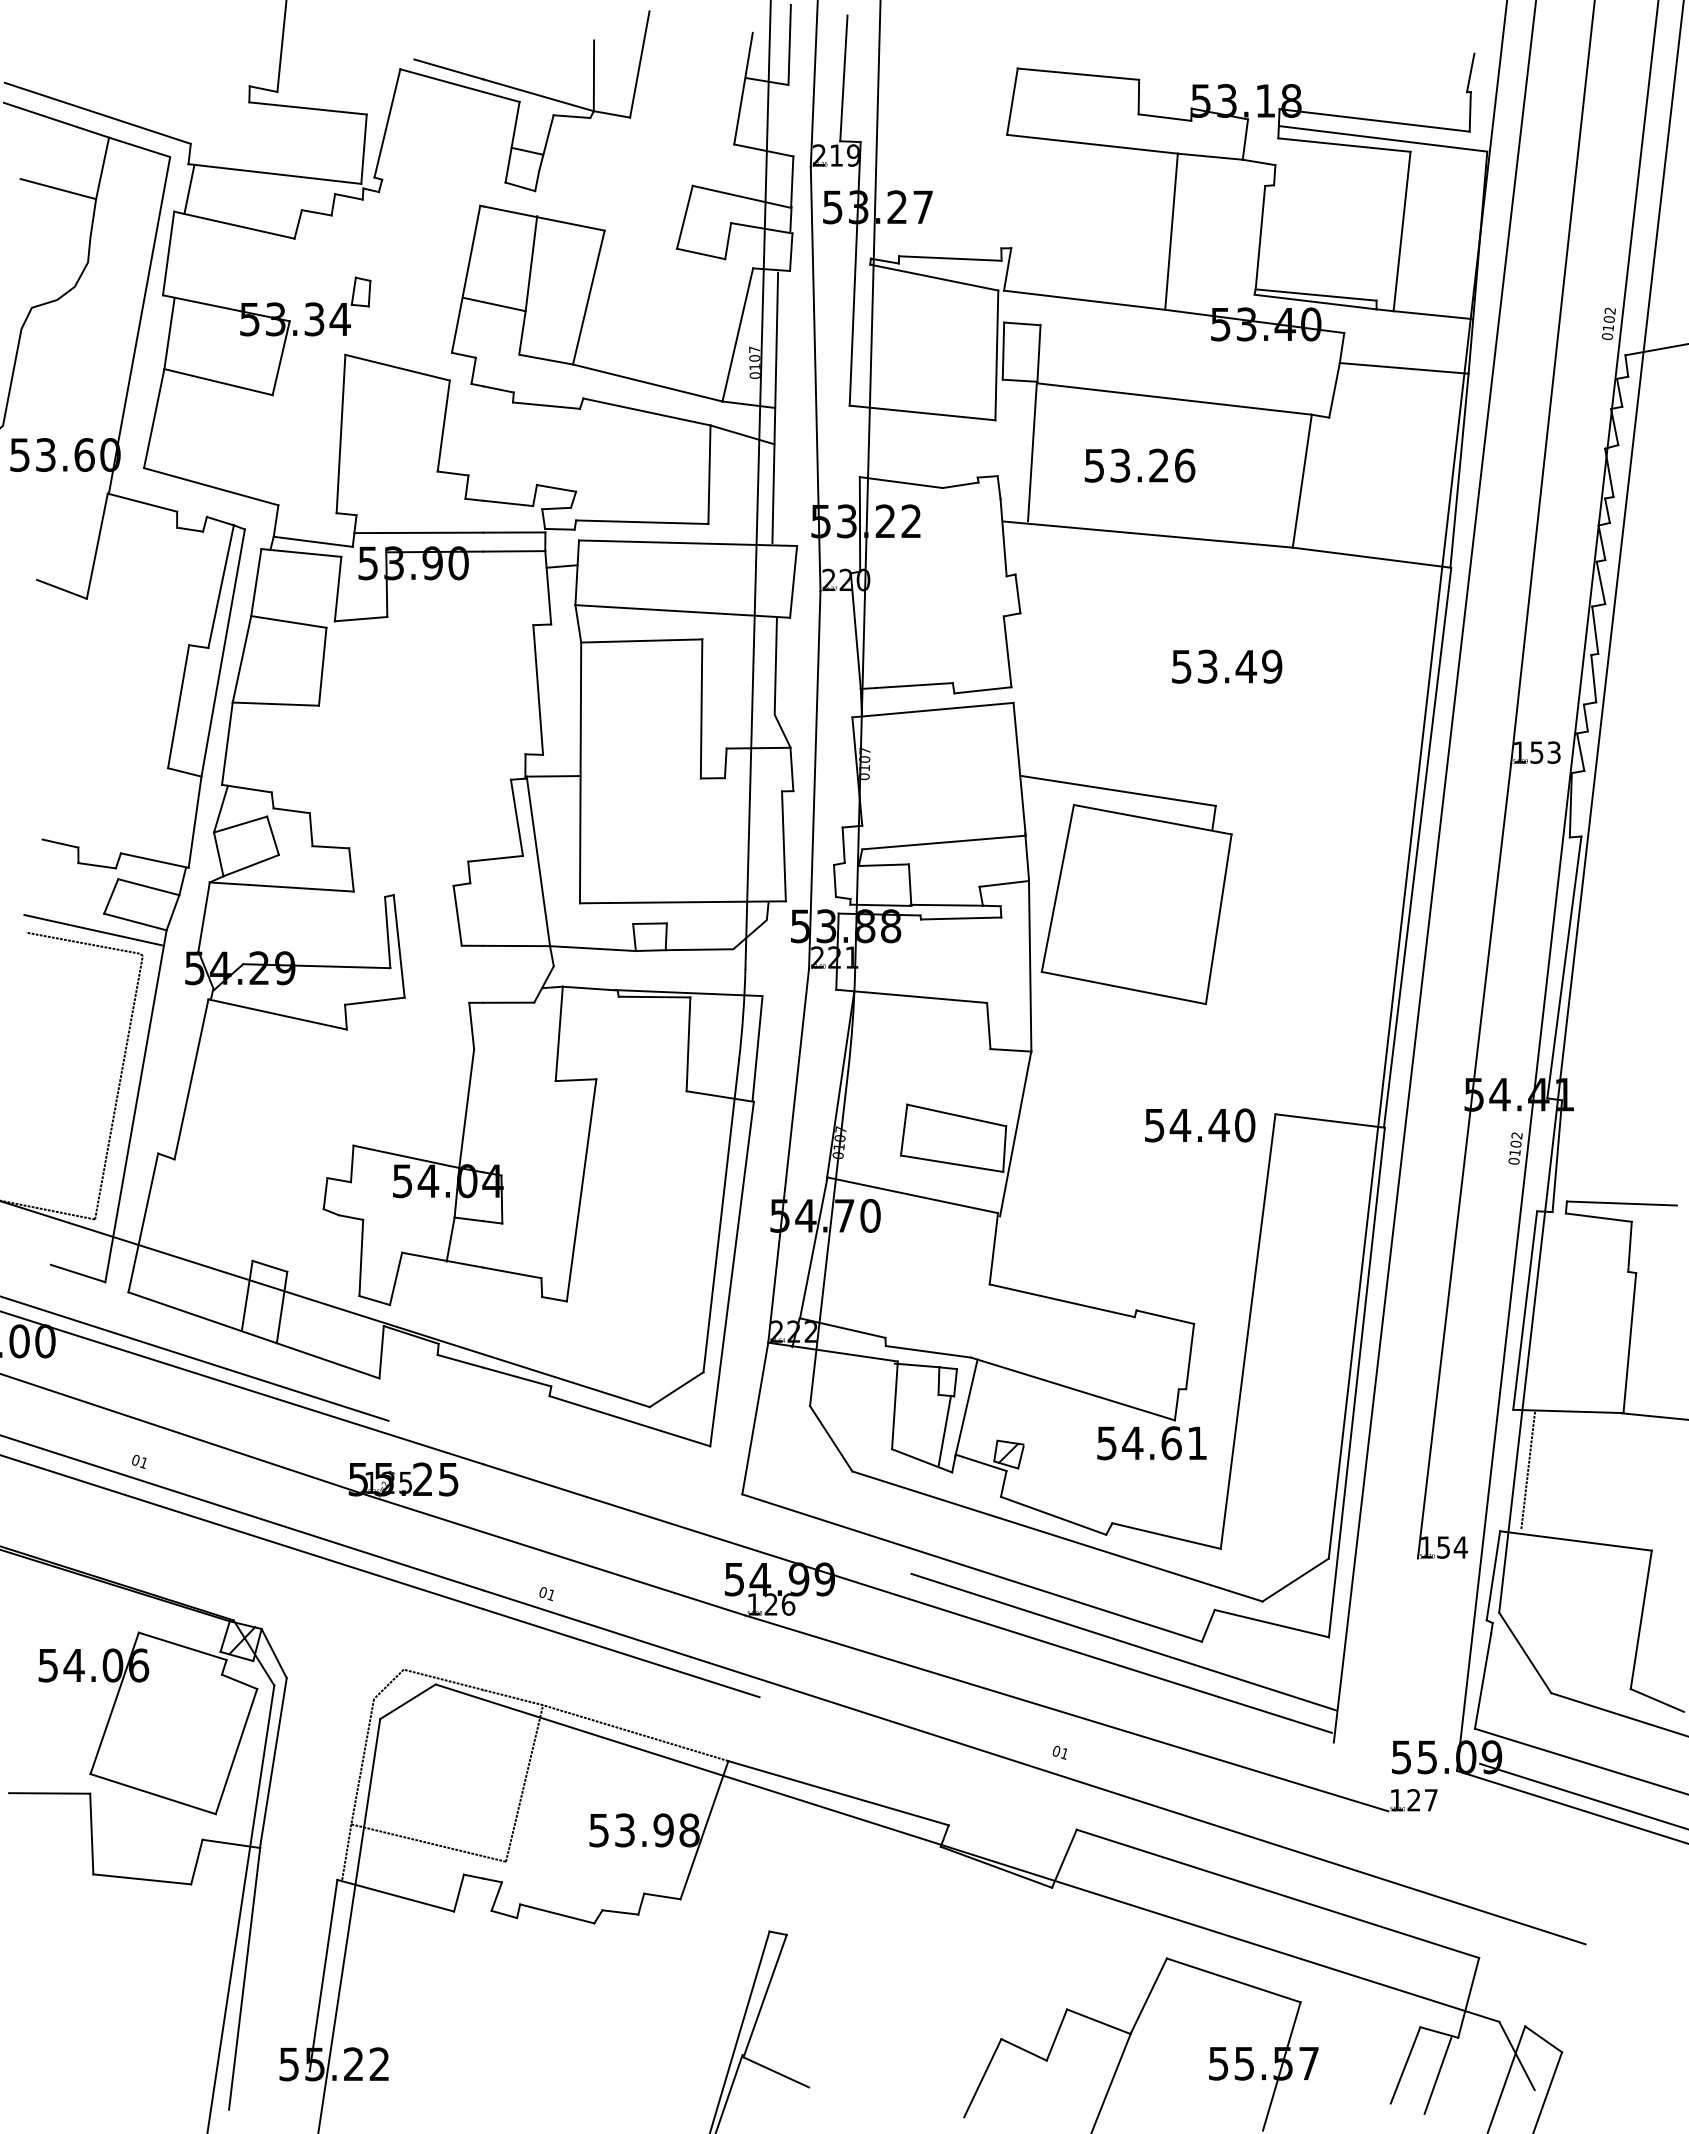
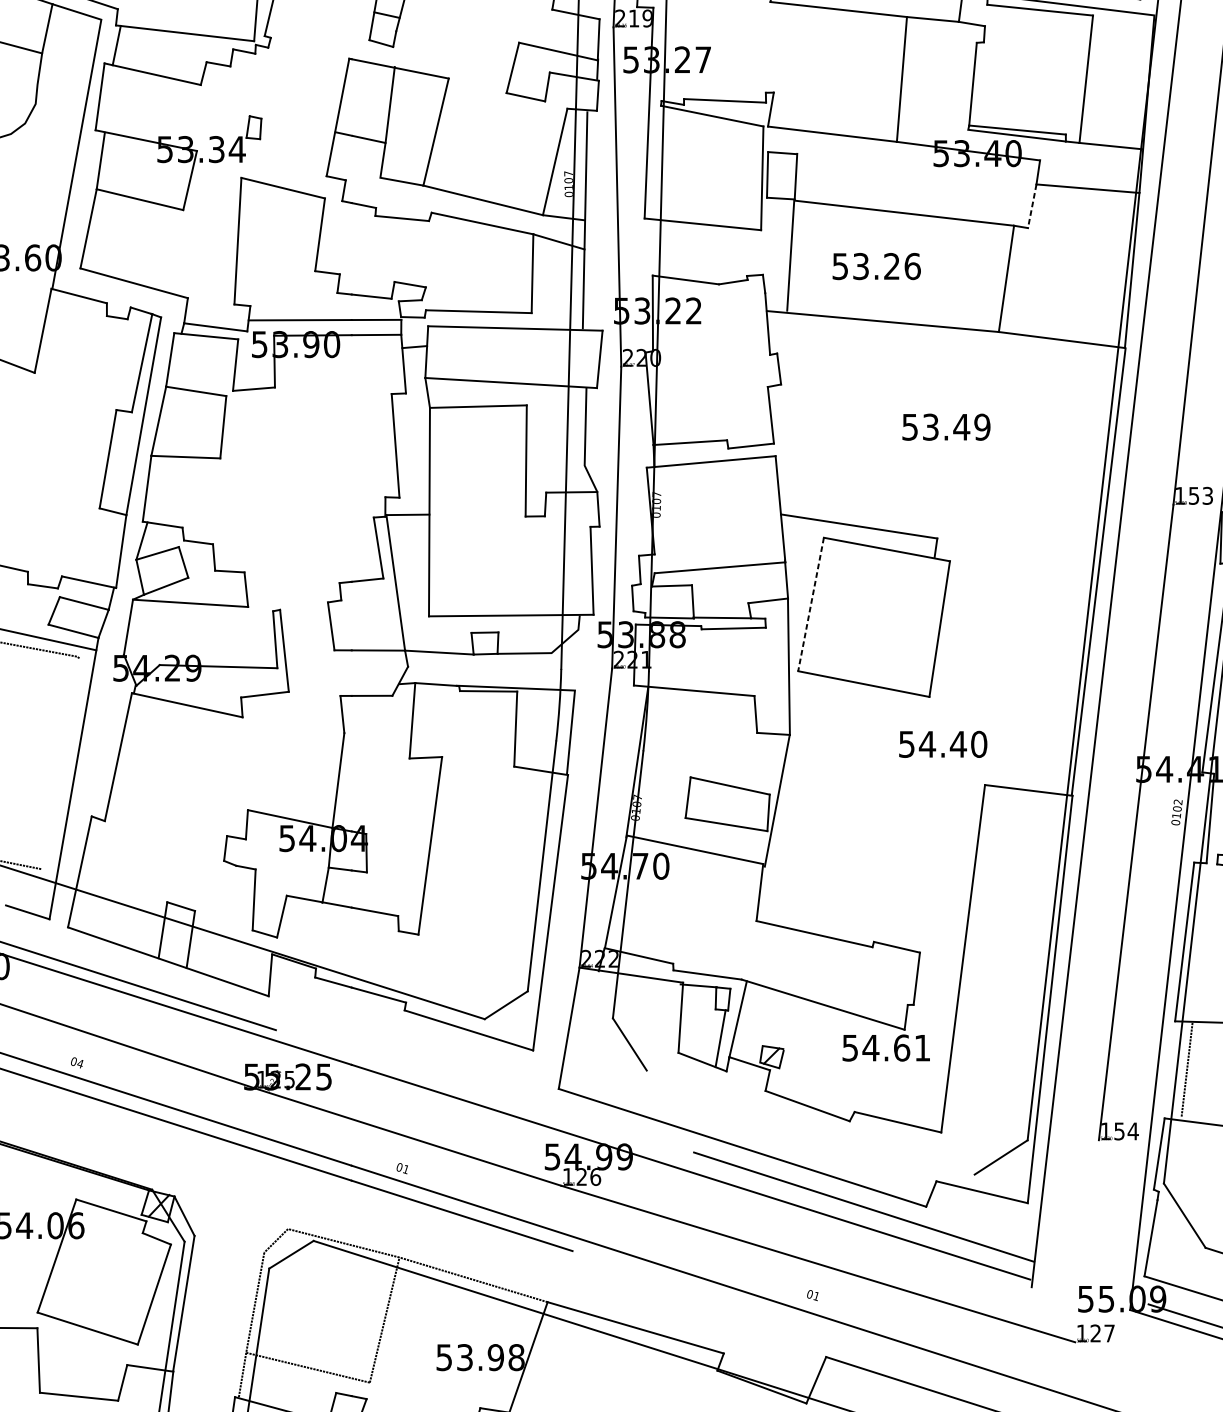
line: (1334, 390) -> (1032, 206), solid -> dashed
line: (1057, 888) -> (810, 604), solid -> dashed
line: (118, 1087) -> (60, 763), removed
text: (1200, 1125) -> (943, 744), moved
text: (143, 1462) -> (80, 1063), 01 -> 04
line: (1057, 1536) -> (810, 1122), removed

